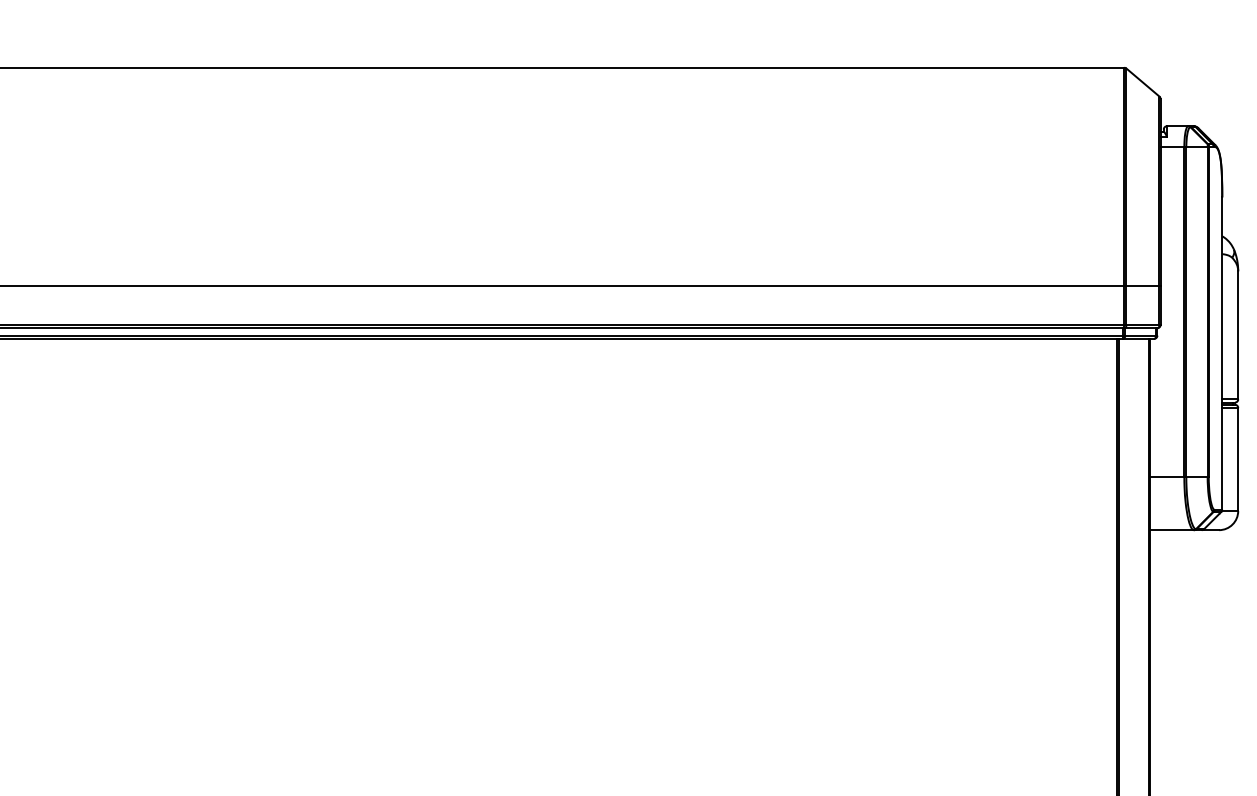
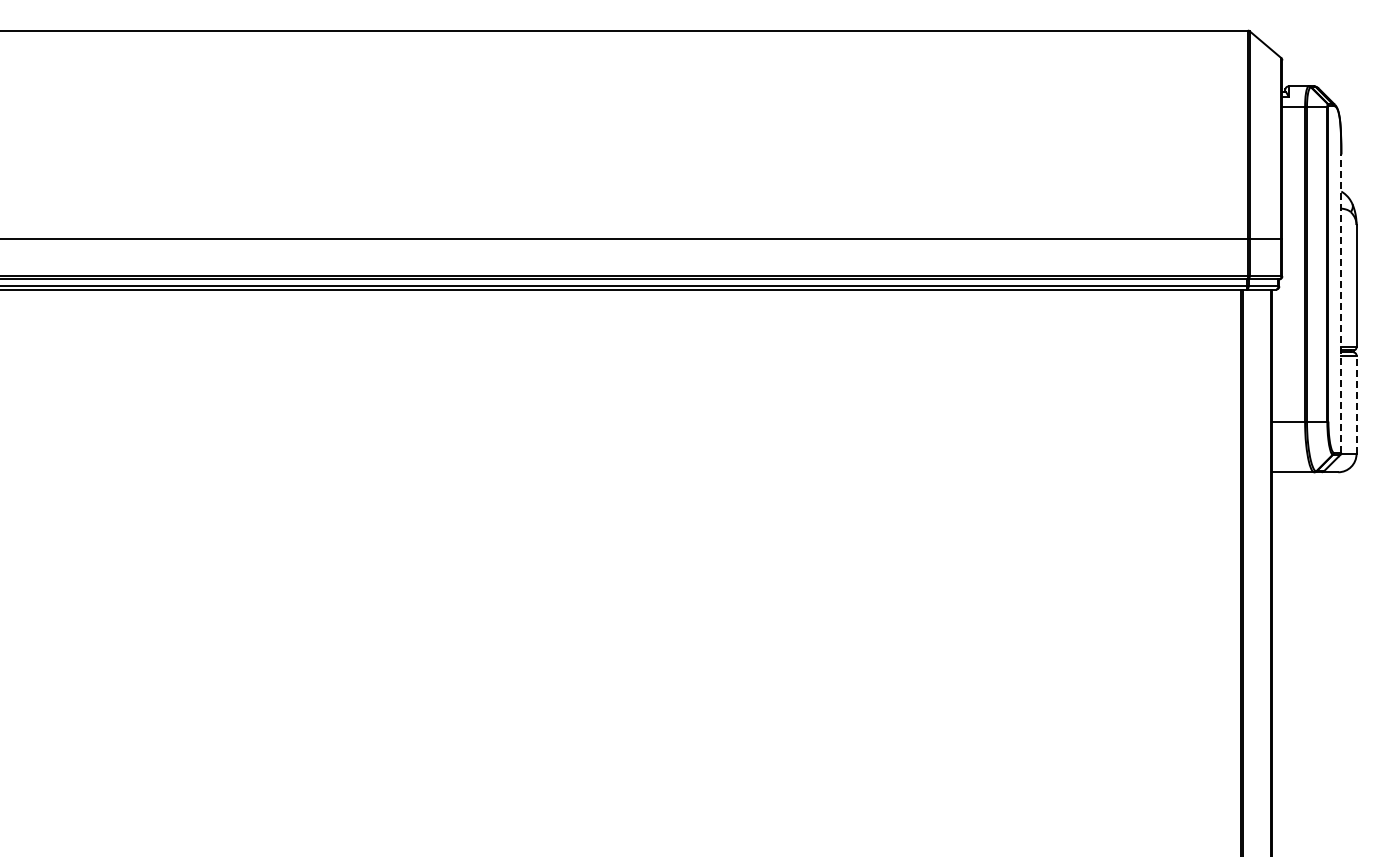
line: (1222, 353) -> (1341, 303), solid -> dashed
line: (1238, 459) -> (1356, 404), solid -> dashed

